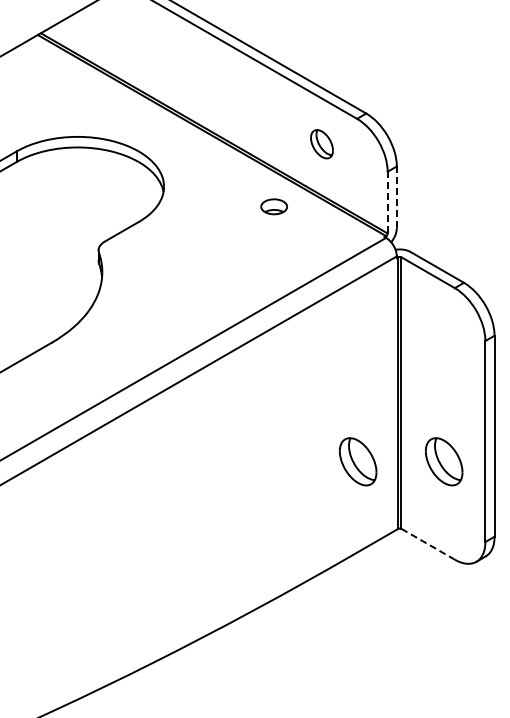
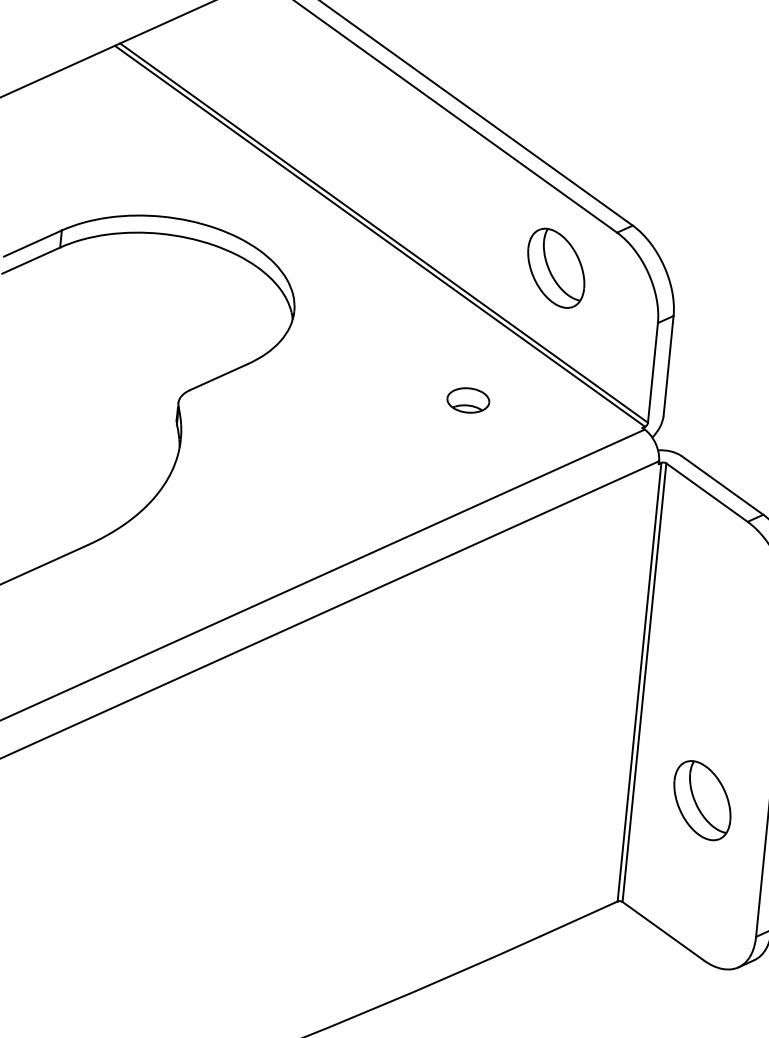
part: (321, 143) -> (555, 266), size x1.67
line: (396, 197) -> (668, 366), dashed -> solid
line: (387, 202) -> (652, 372), dashed -> solid
part: (273, 206) -> (467, 399), moved
part: (358, 461) -> (564, 786), removed
line: (428, 544) -> (663, 931), dashed -> solid

